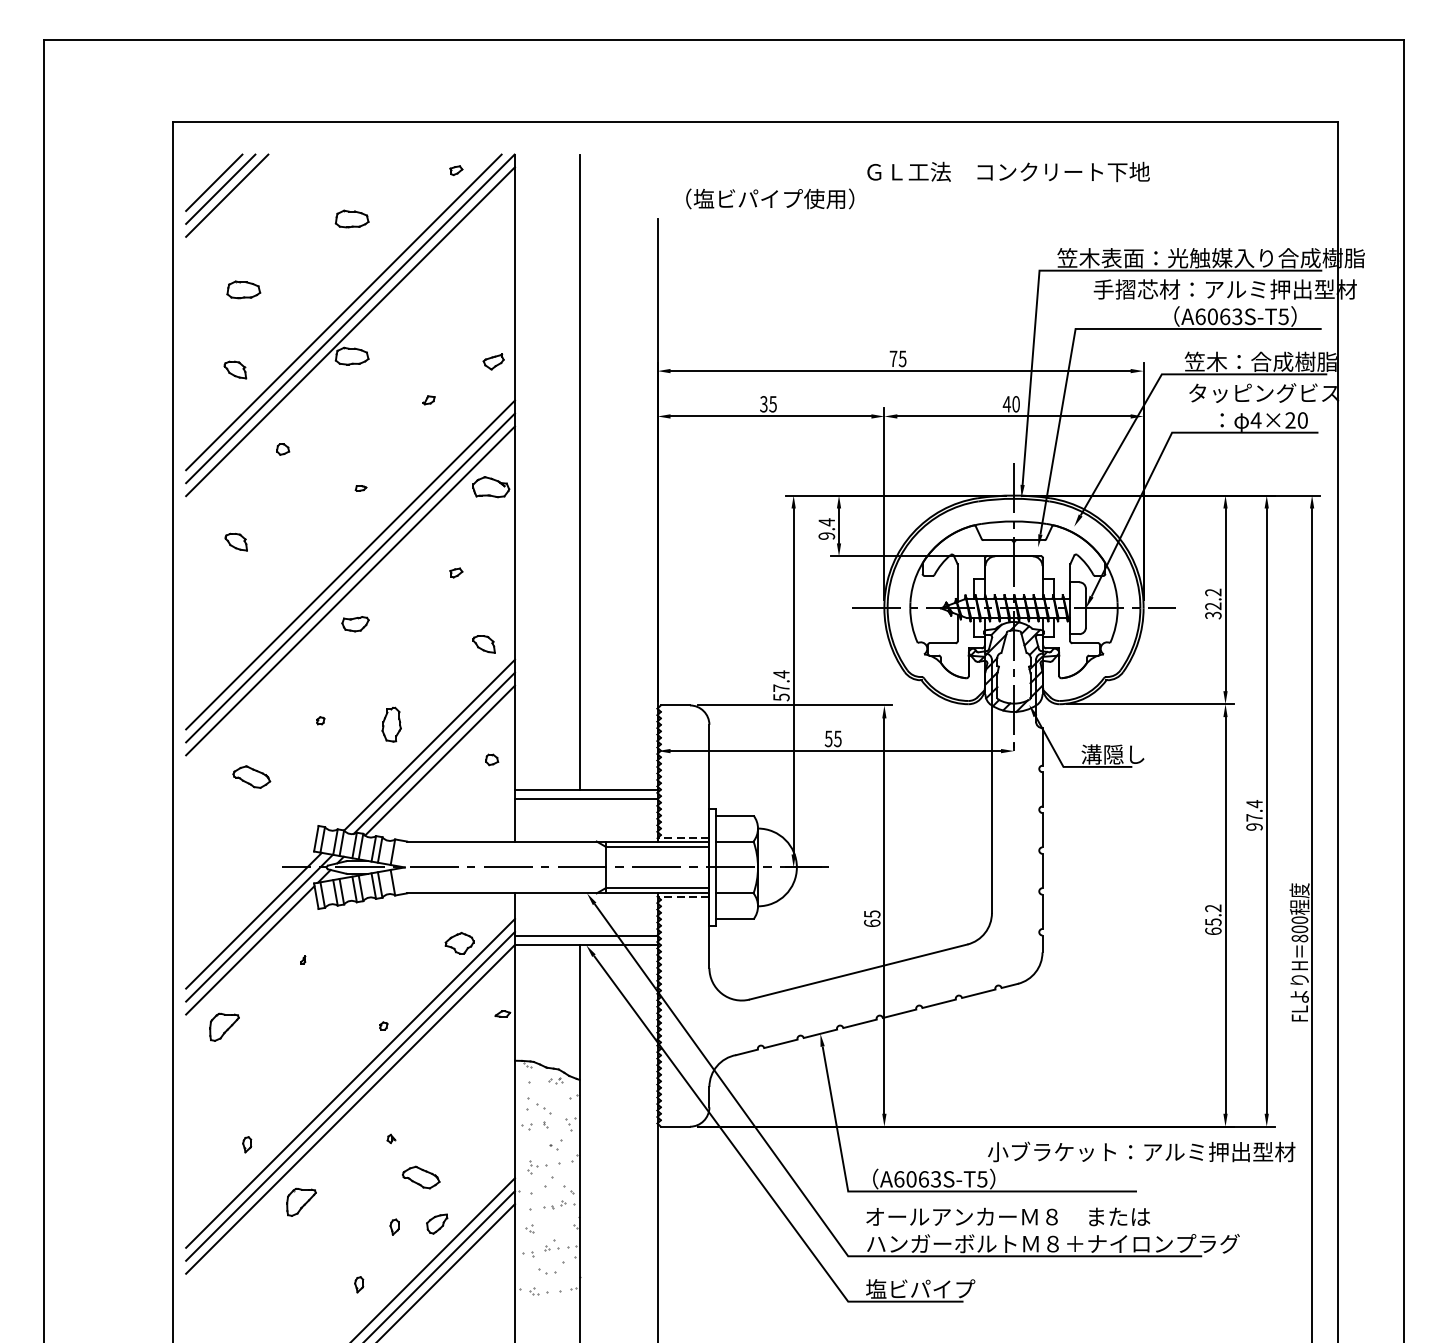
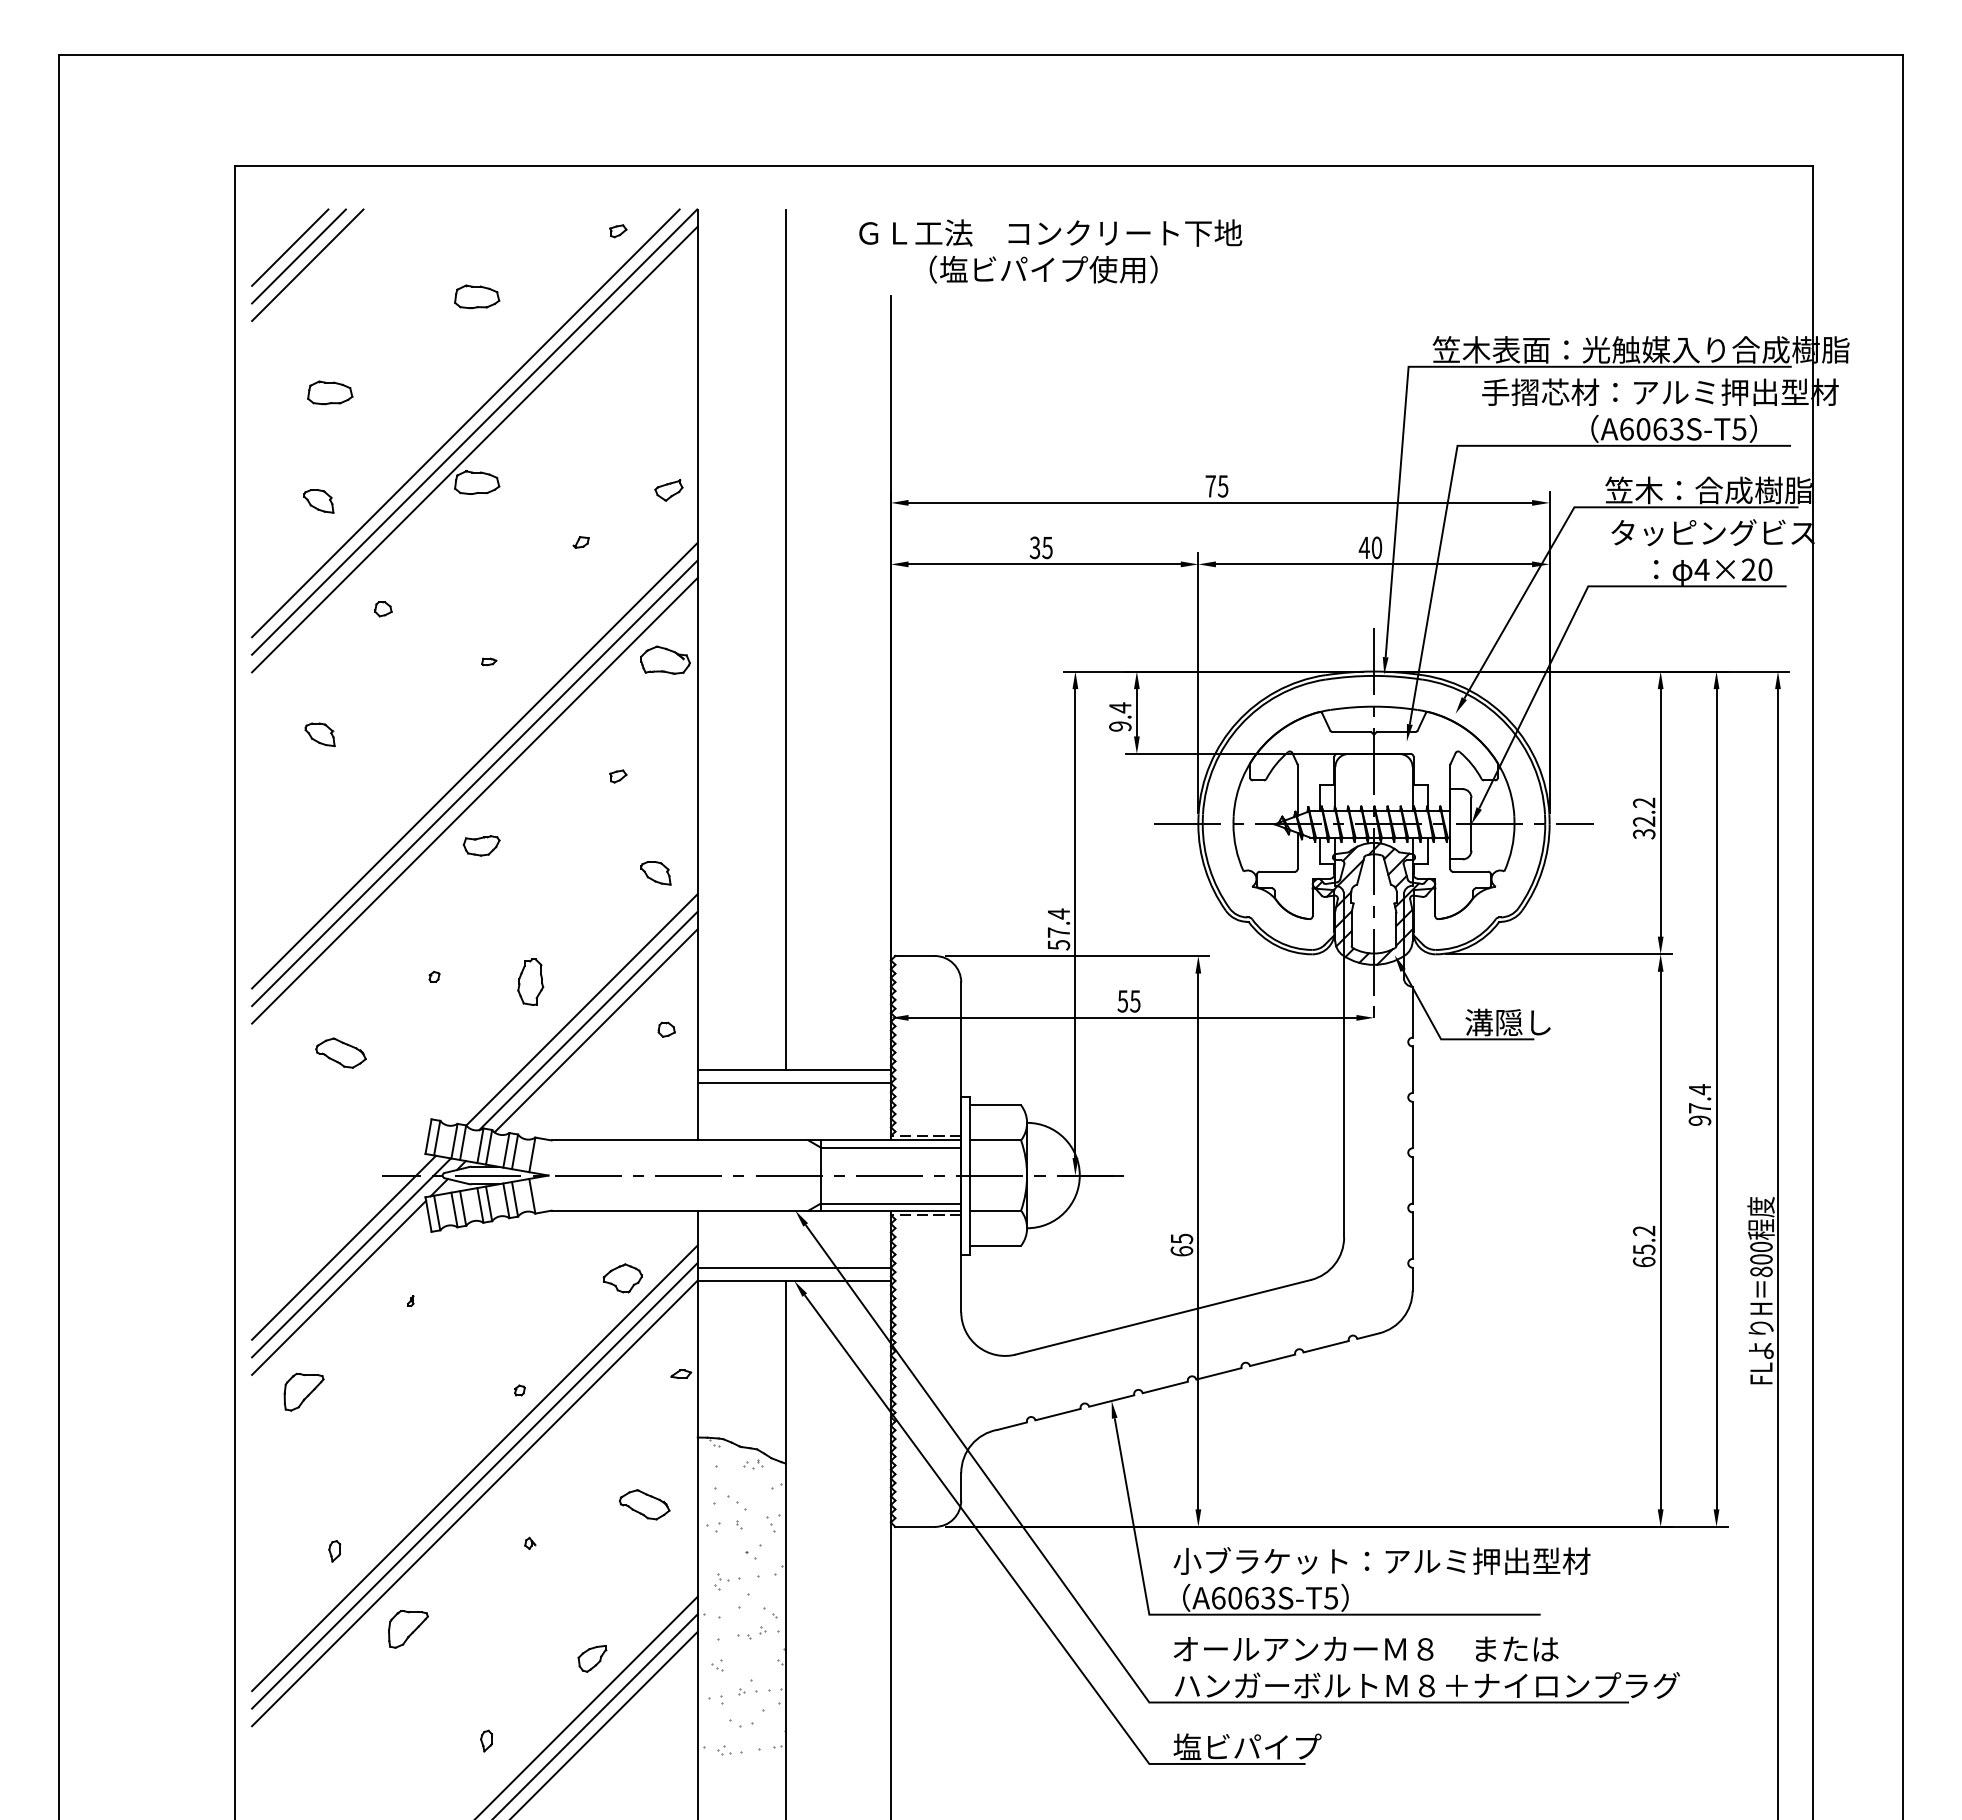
text: (1008, 171) -> (1050, 232), moved
text: (1141, 1151) -> (1381, 1560), moved
part: (421, 1177) -> (644, 1504), moved
part: (394, 1226) -> (534, 1662), removed

